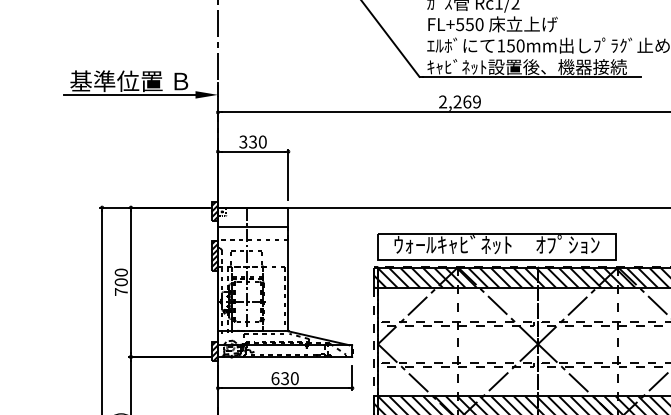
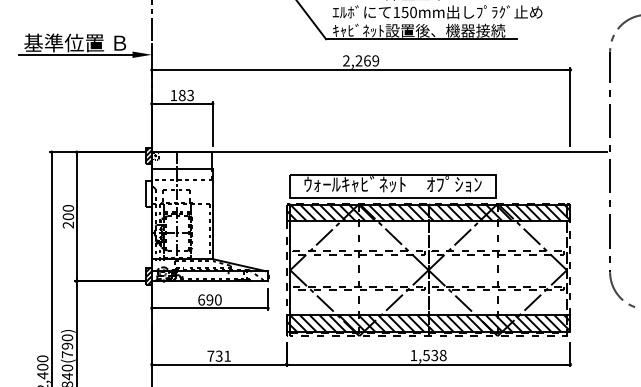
text: (253, 142) -> (182, 95), 330 -> 183
hatch: (214, 255) -> (148, 193), removed
text: (120, 291) -> (67, 224), 700 -> 200
text: (284, 378) -> (209, 299), 630 -> 690

